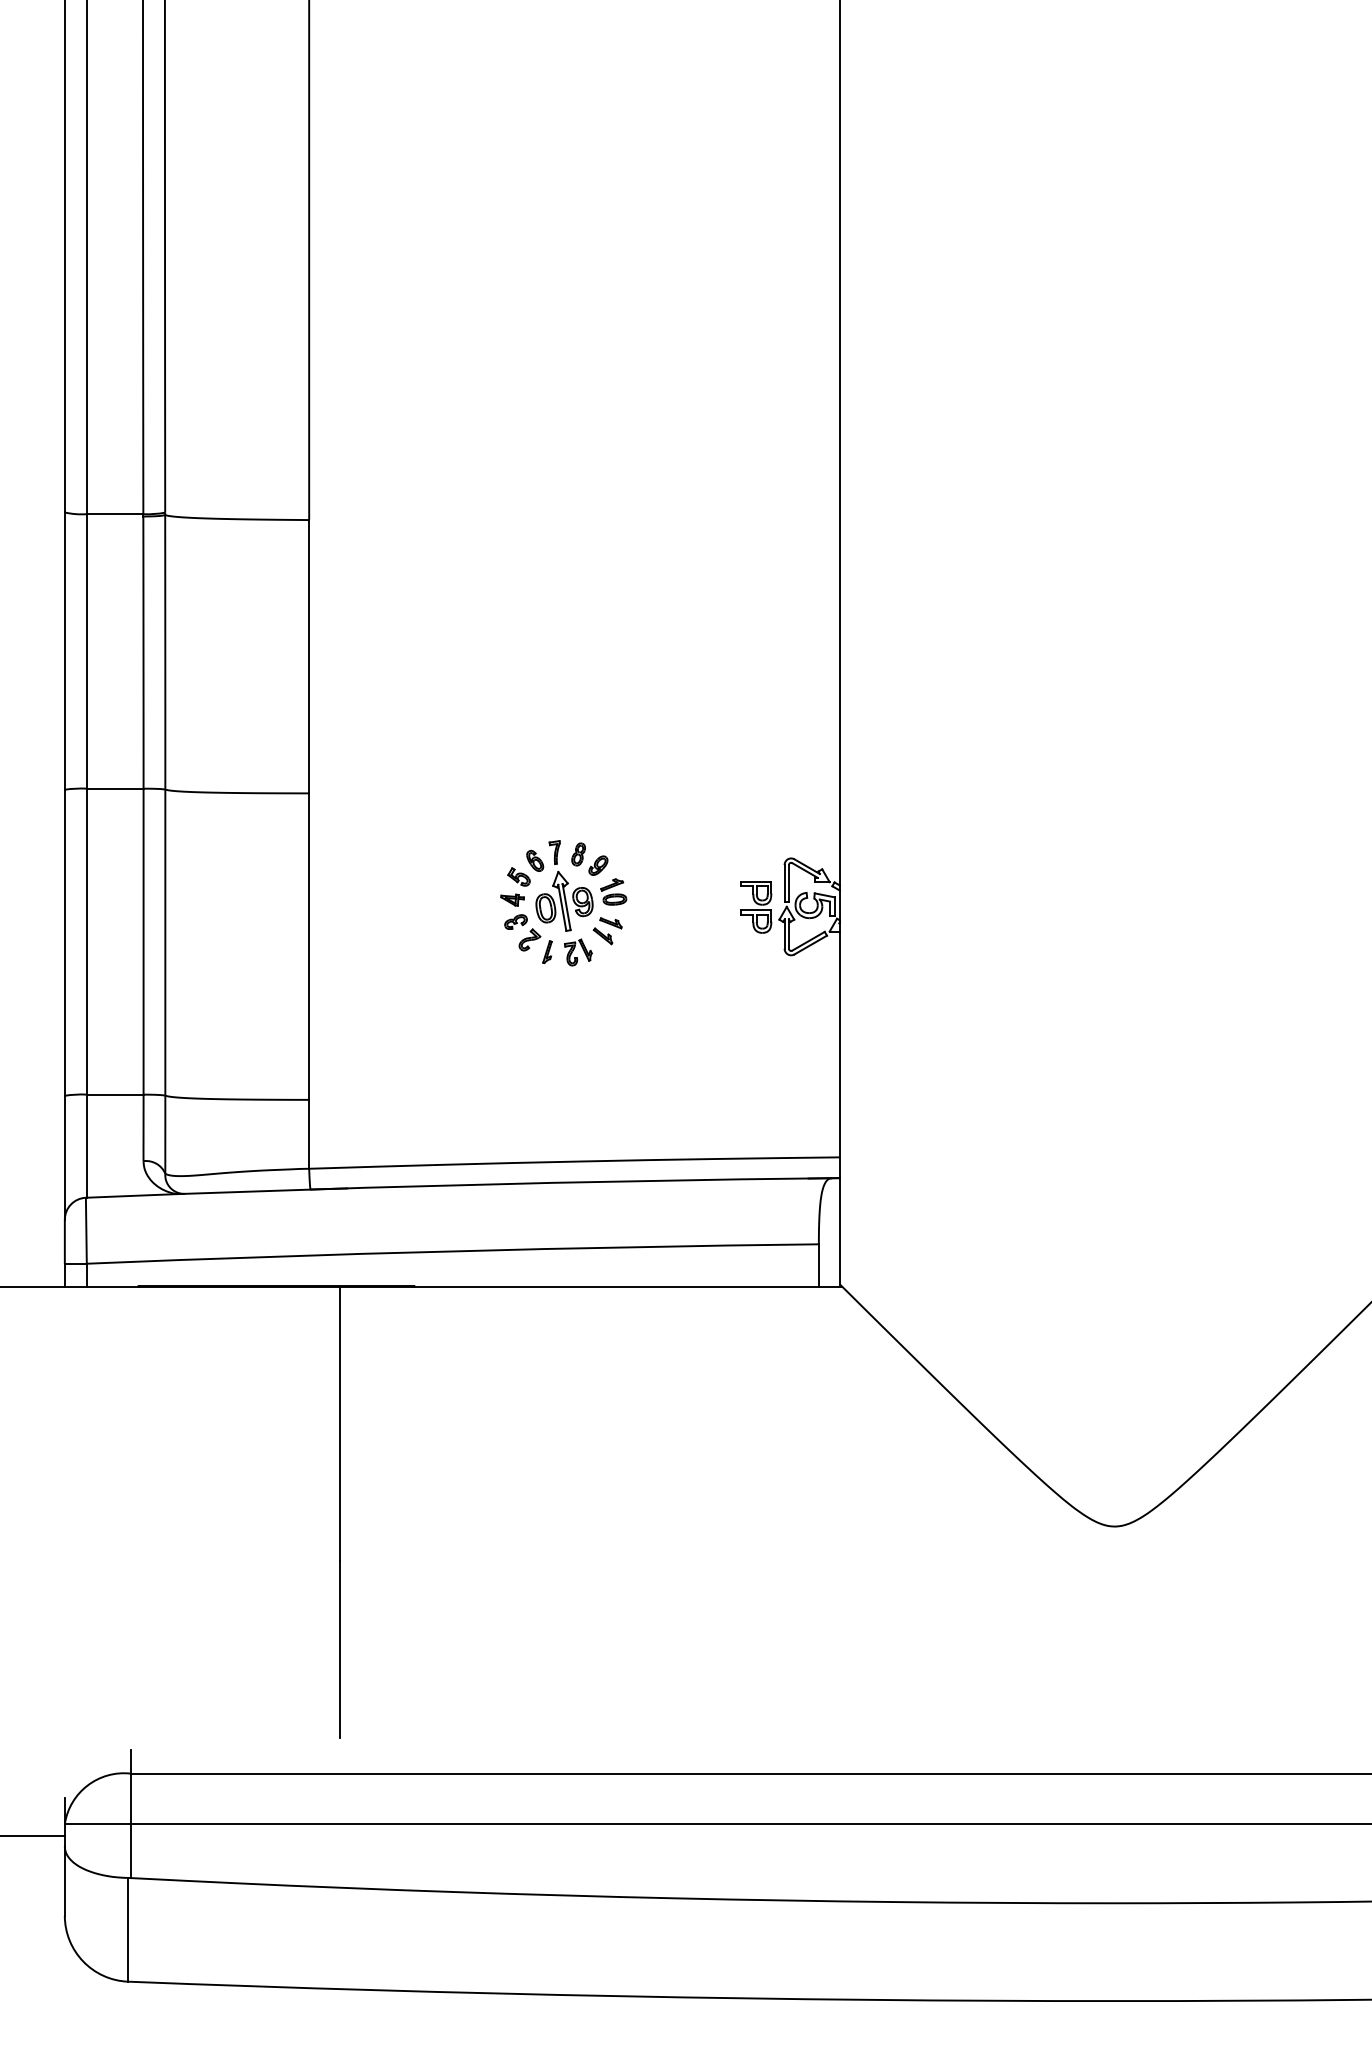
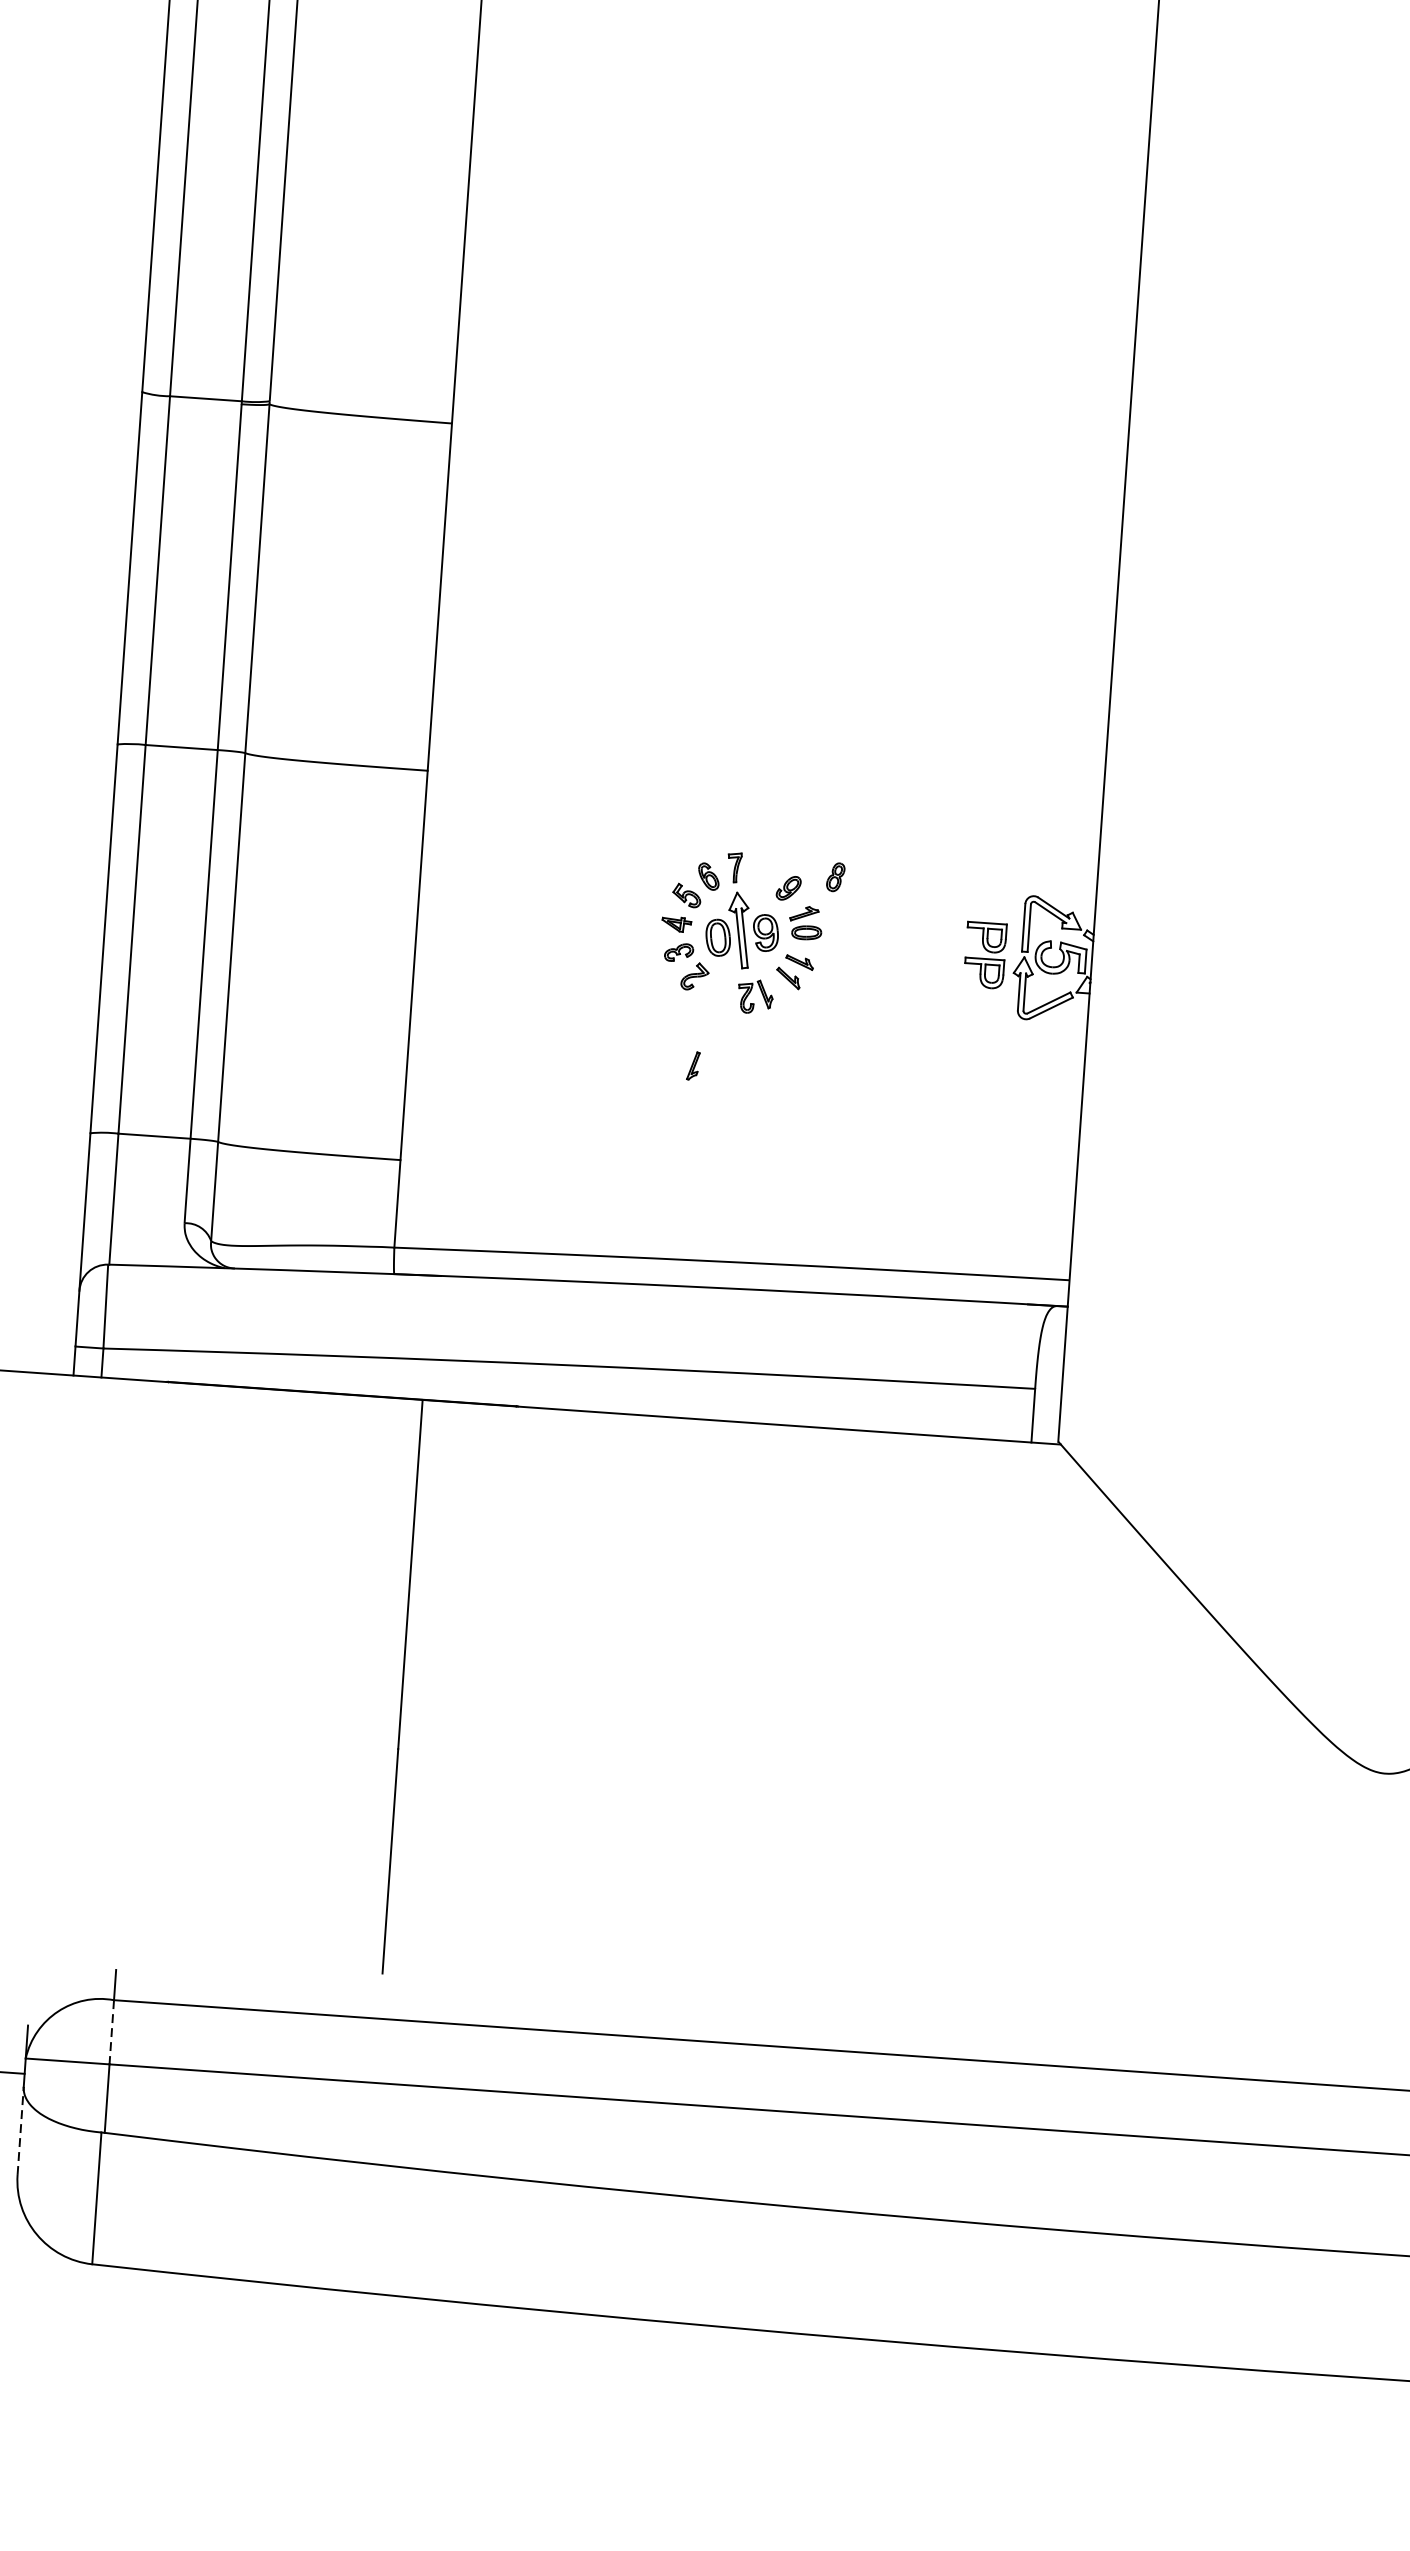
part: (578, 854) -> (835, 877), moved
part: (547, 952) -> (693, 1066), moved
line: (130, 1799) -> (111, 2033), solid -> dashed
line: (64, 1881) -> (20, 2131), solid -> dashed

